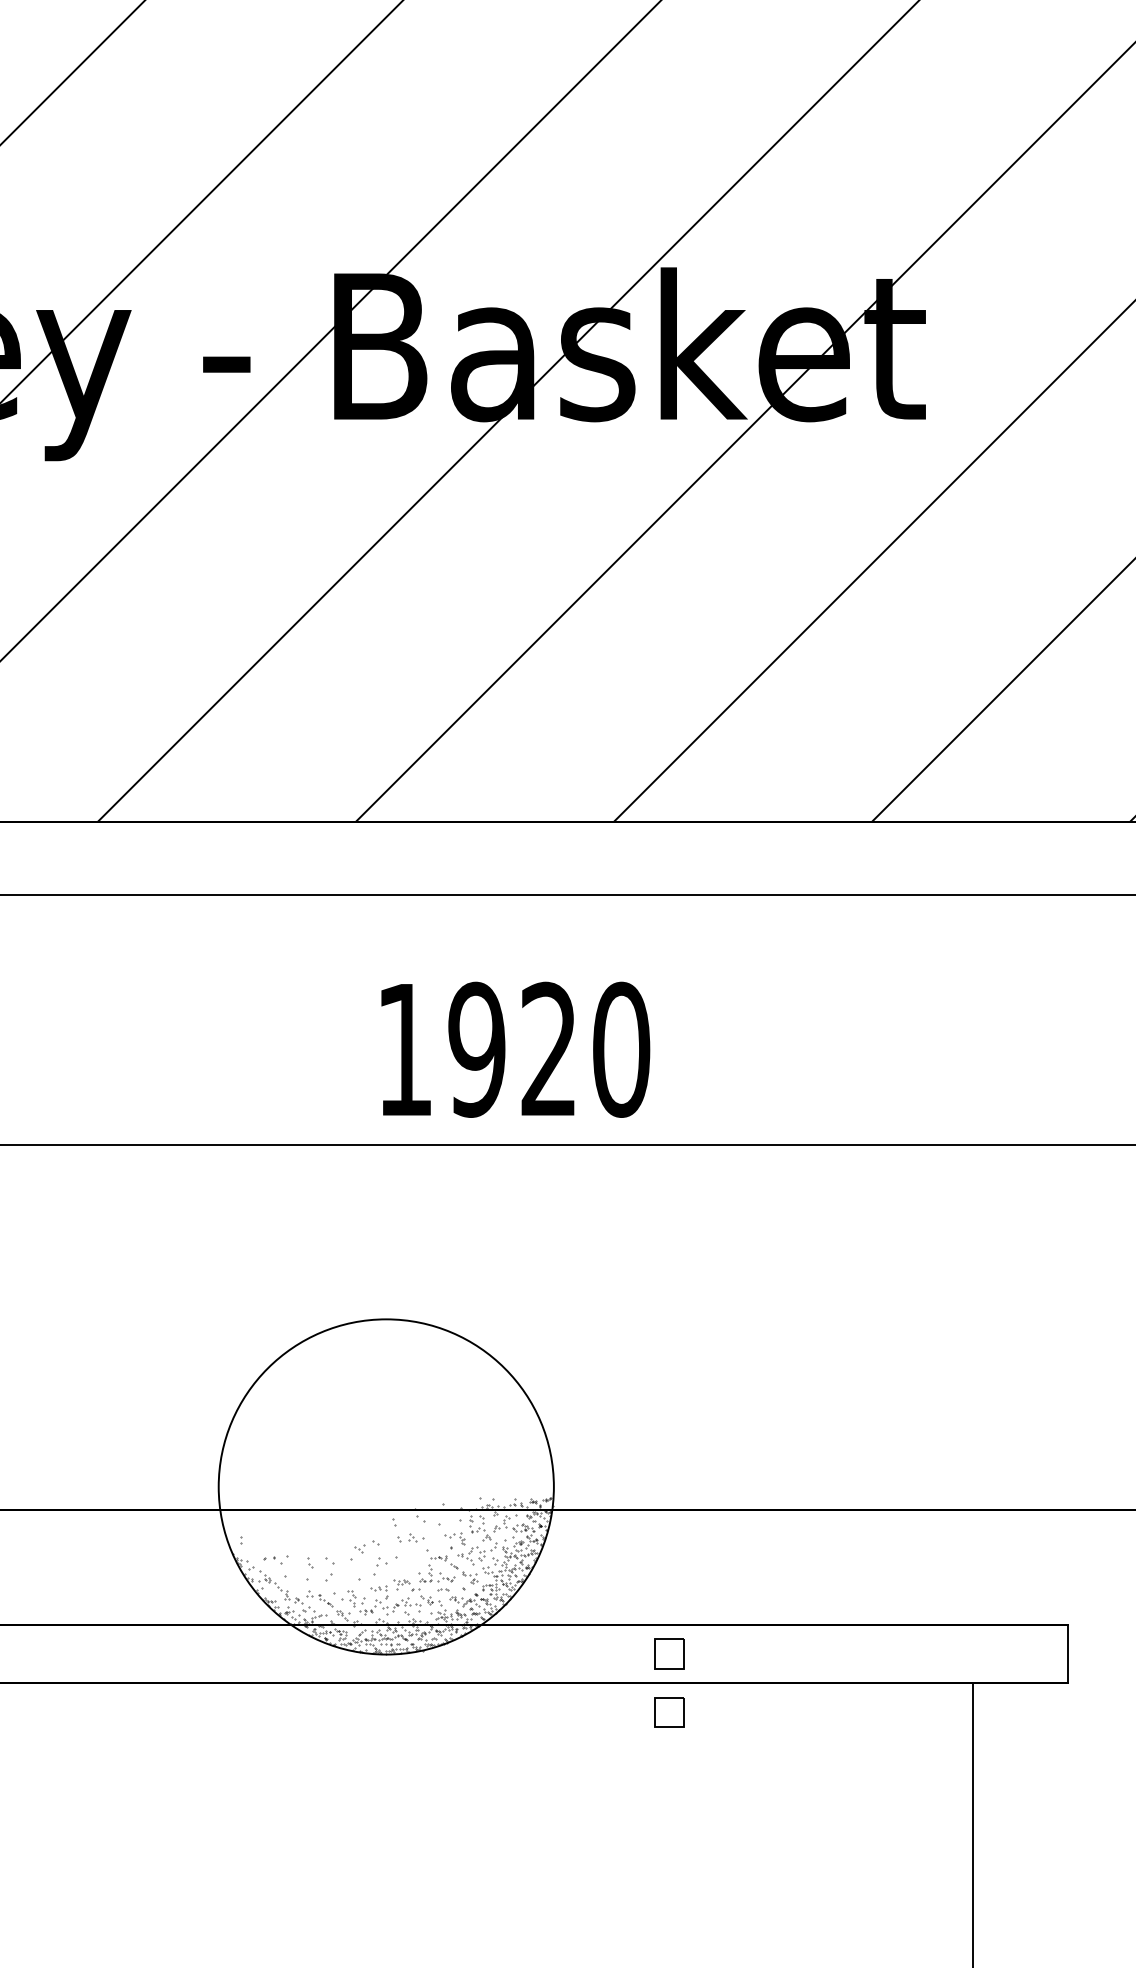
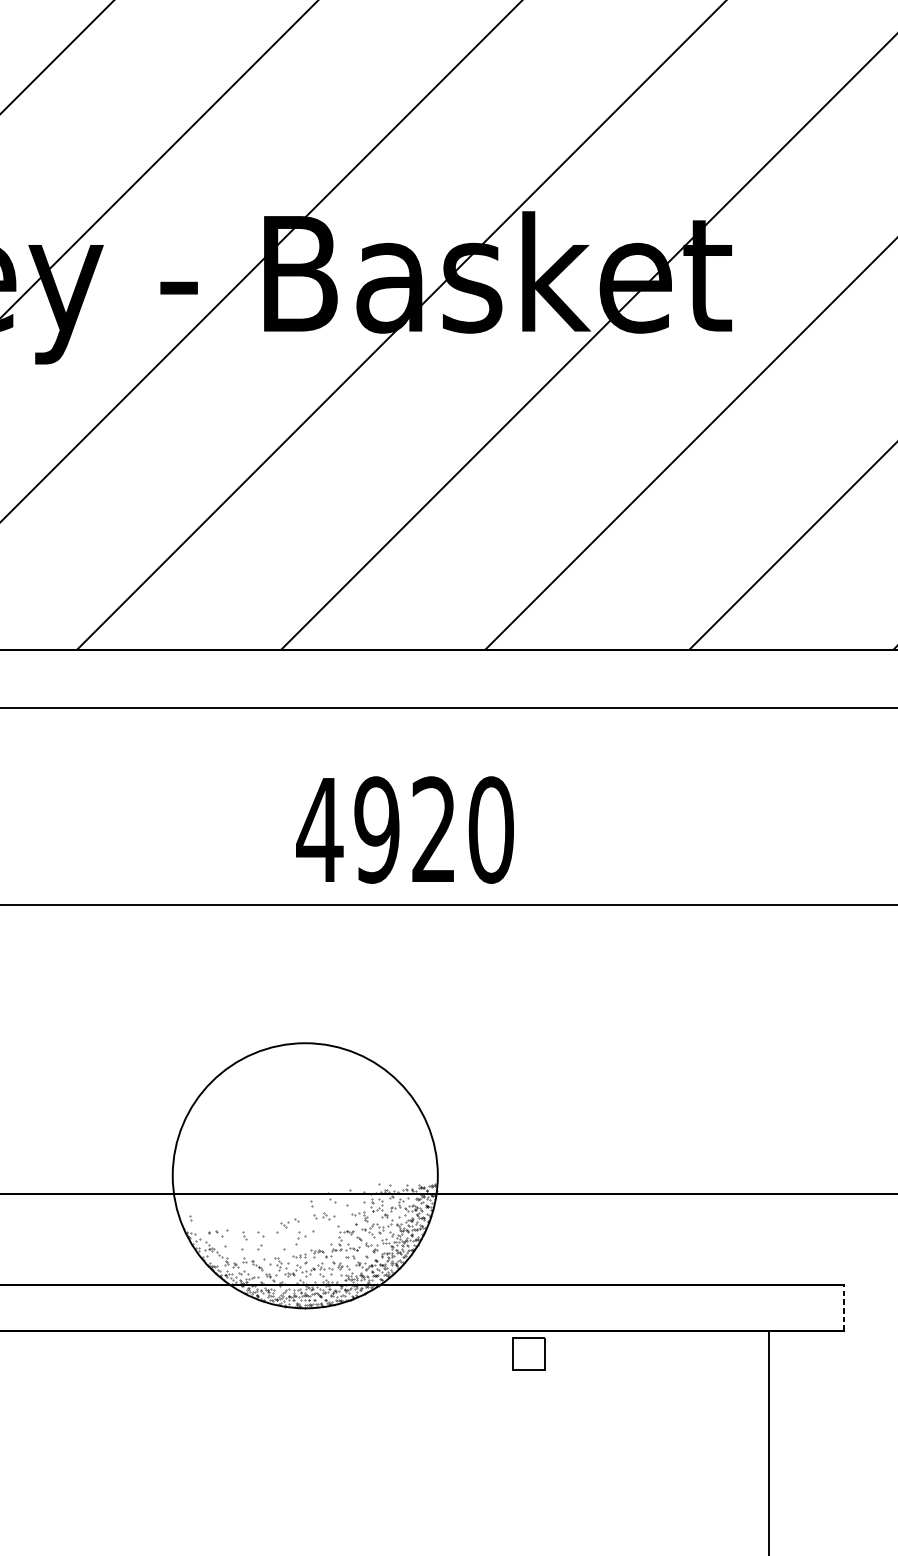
text: (404, 1049) -> (319, 829), 1920 -> 4920
part: (669, 1653) -> (529, 1307), removed
line: (1067, 1653) -> (844, 1307), solid -> dashed
part: (669, 1712) -> (529, 1354), size x1.4

